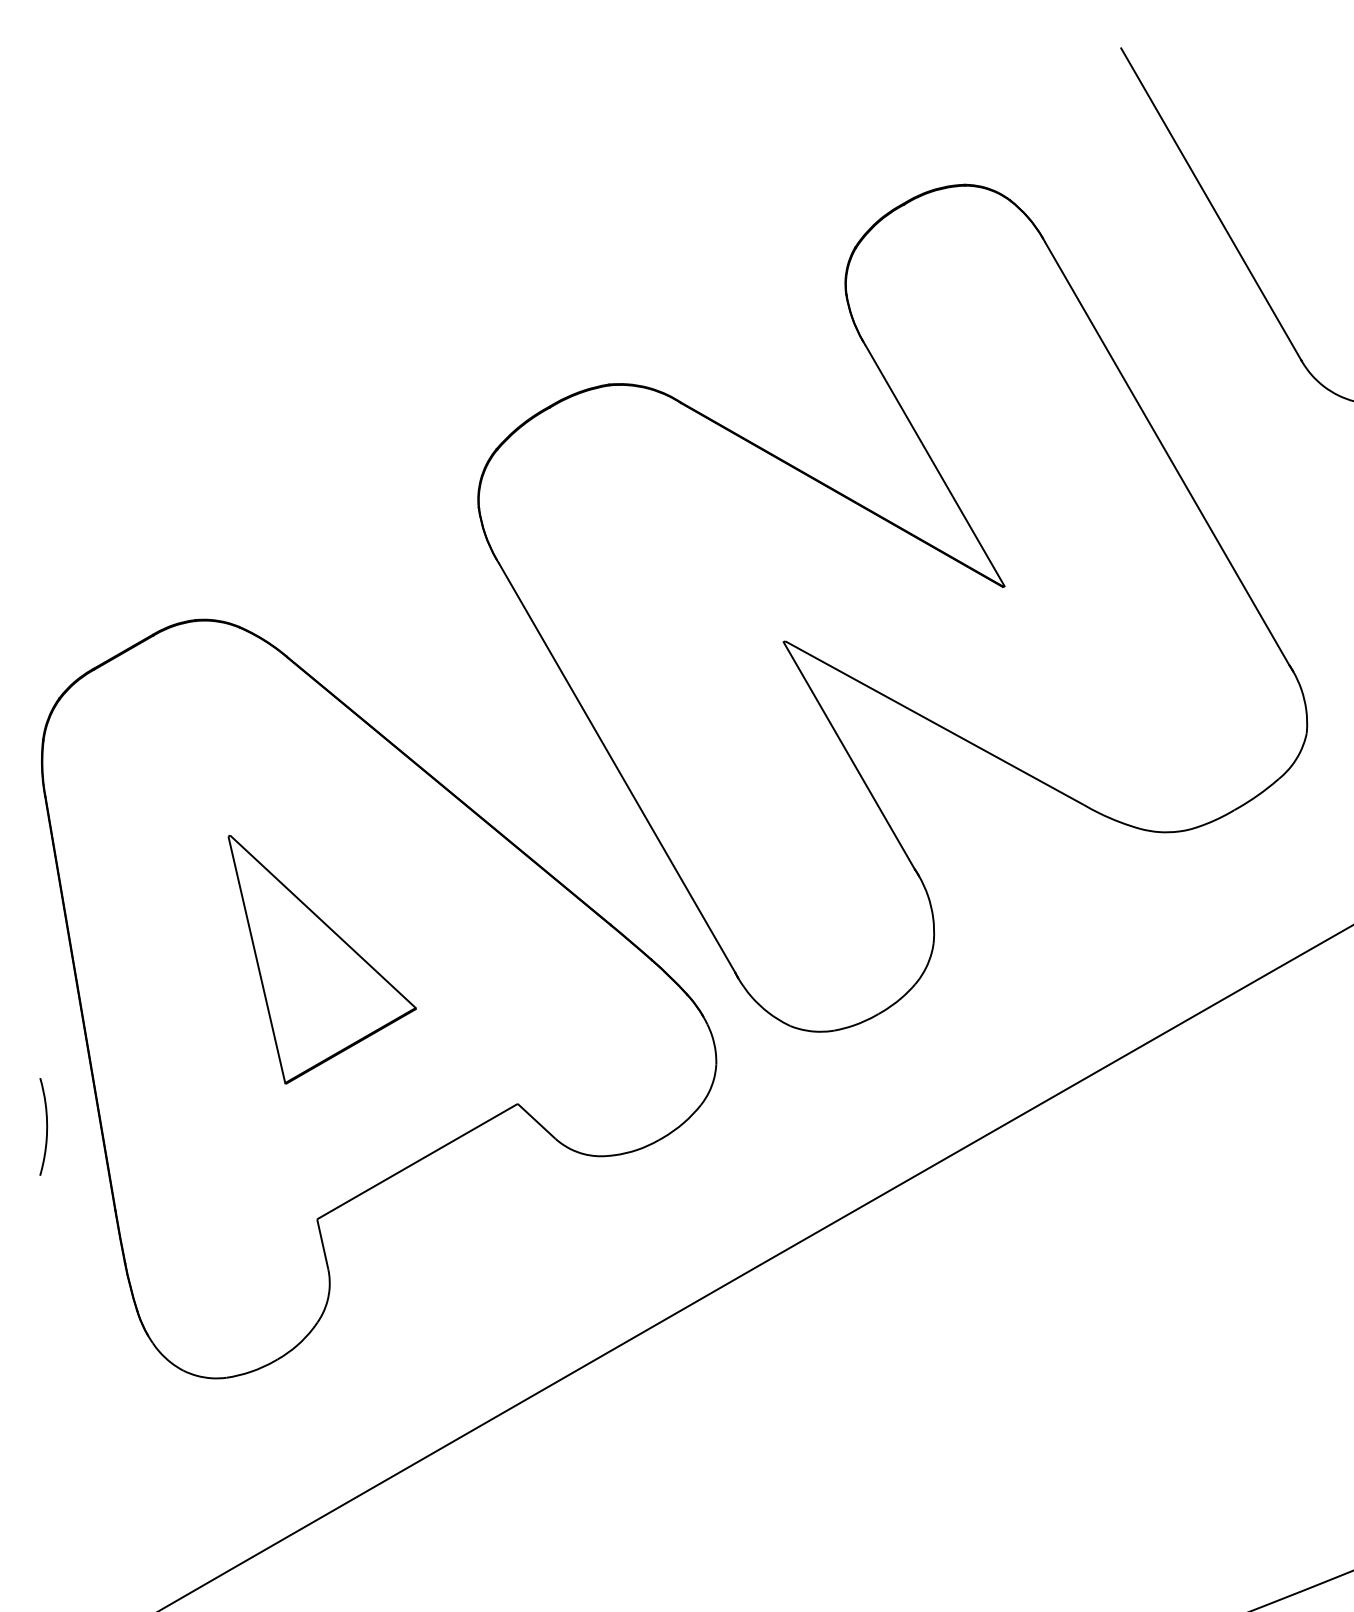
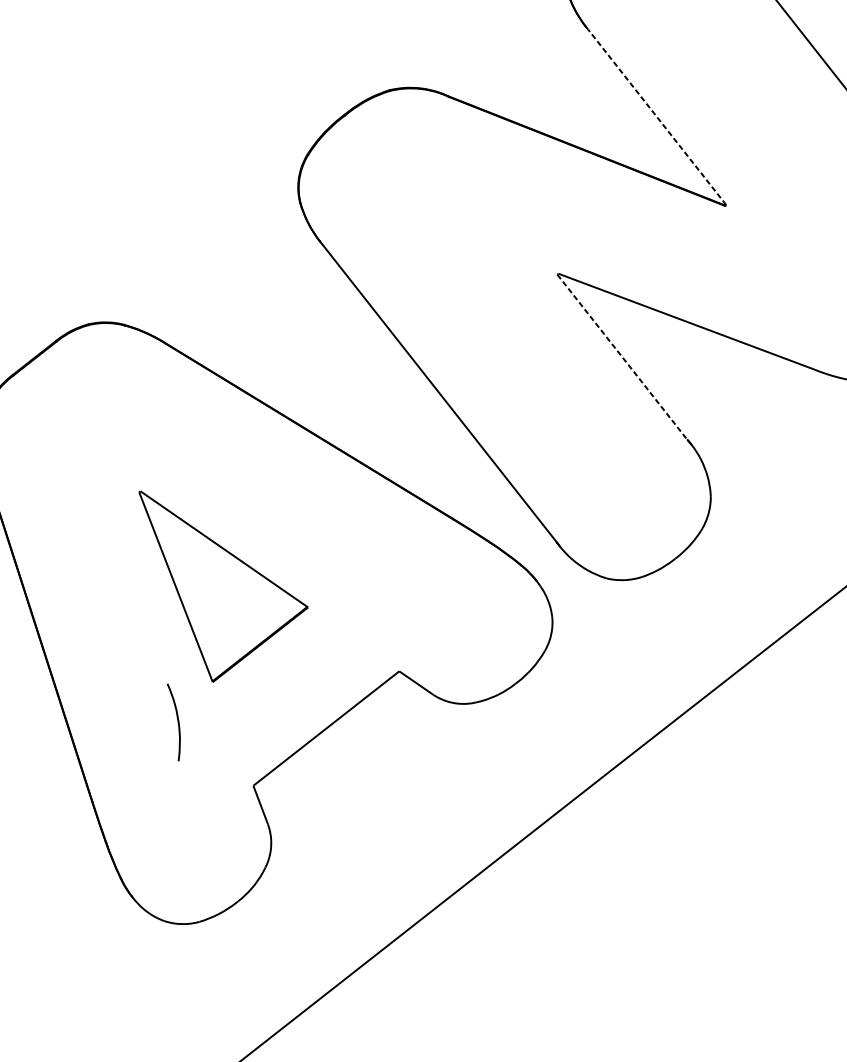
line: (934, 465) -> (656, 117), solid -> dashed
line: (849, 756) -> (622, 357), solid -> dashed
curve: (46, 1126) -> (177, 721), moved

